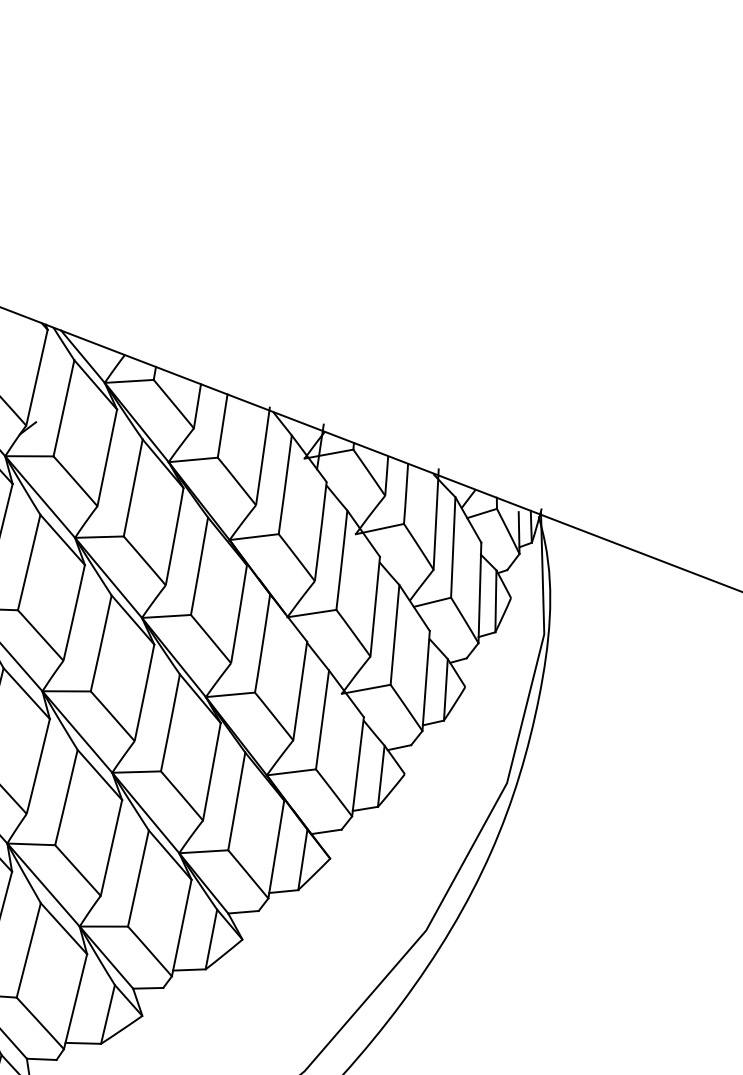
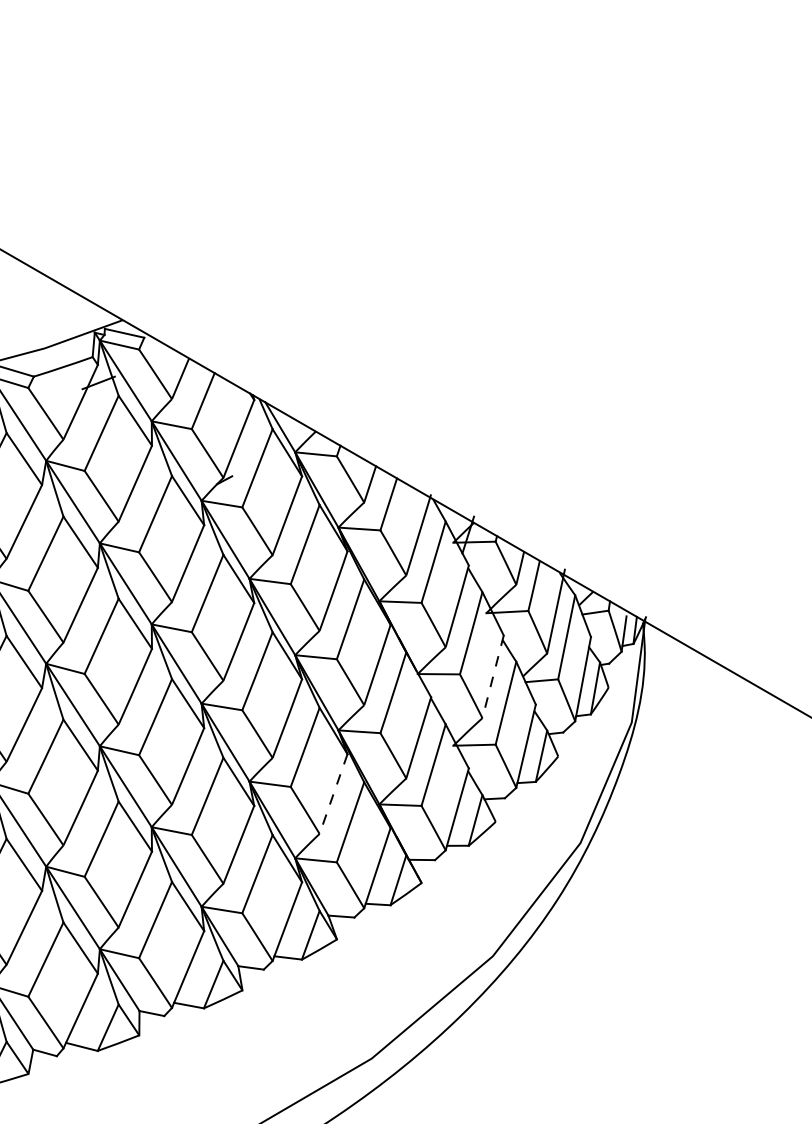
line: (375, 606) -> (493, 676), solid -> dashed
line: (211, 772) -> (333, 794), solid -> dashed

